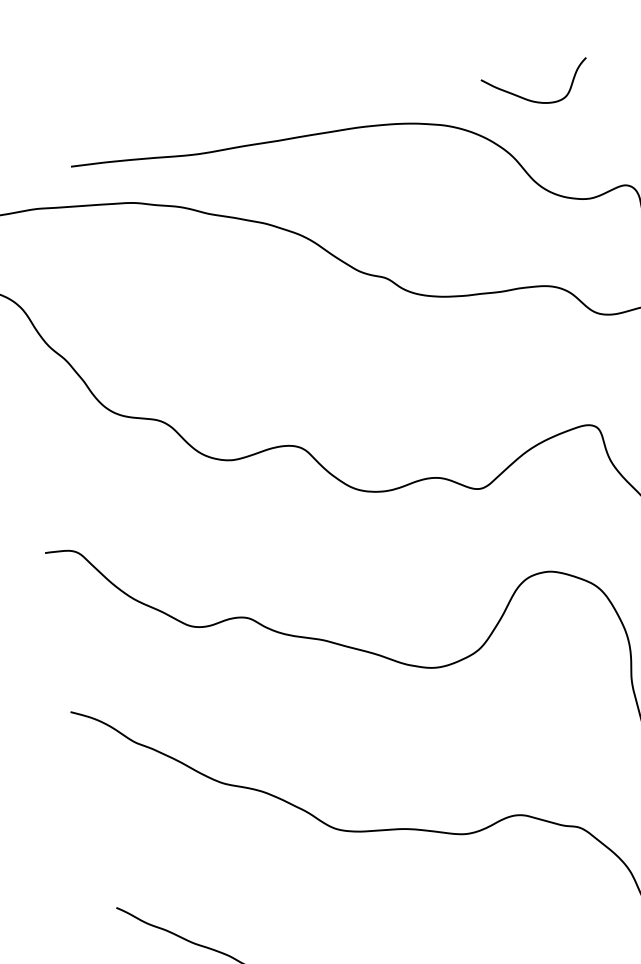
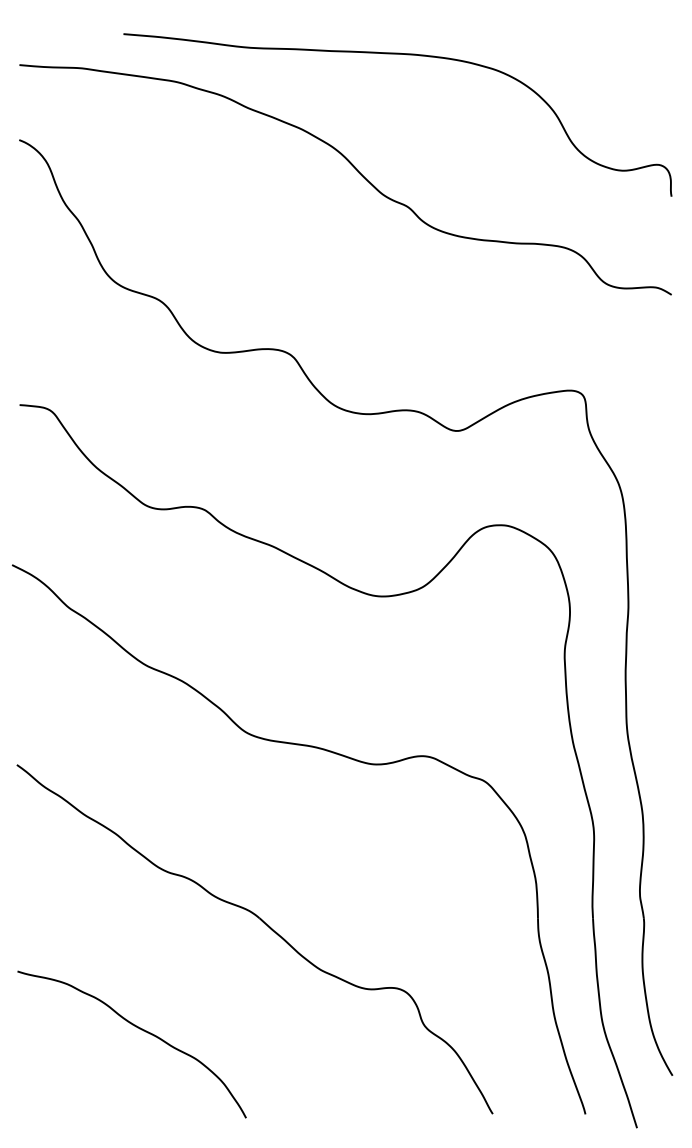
curve: (535, 100) -> (589, 64), removed

